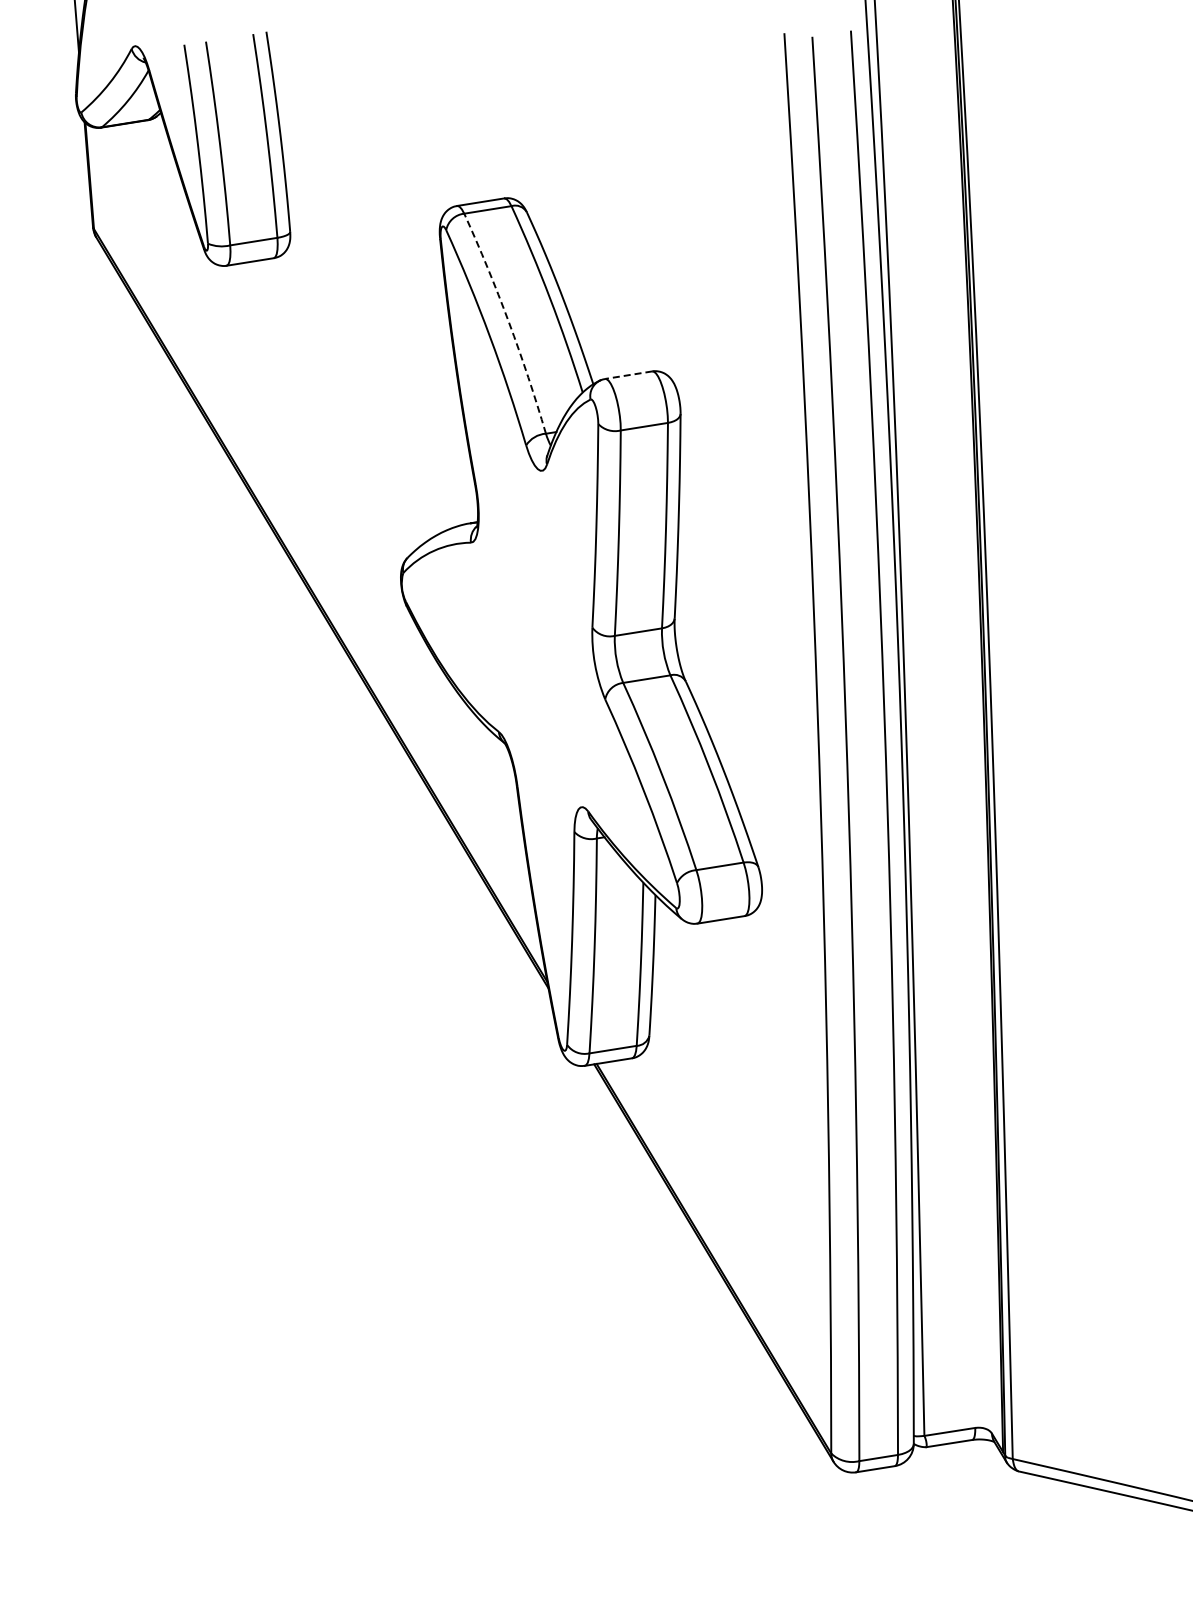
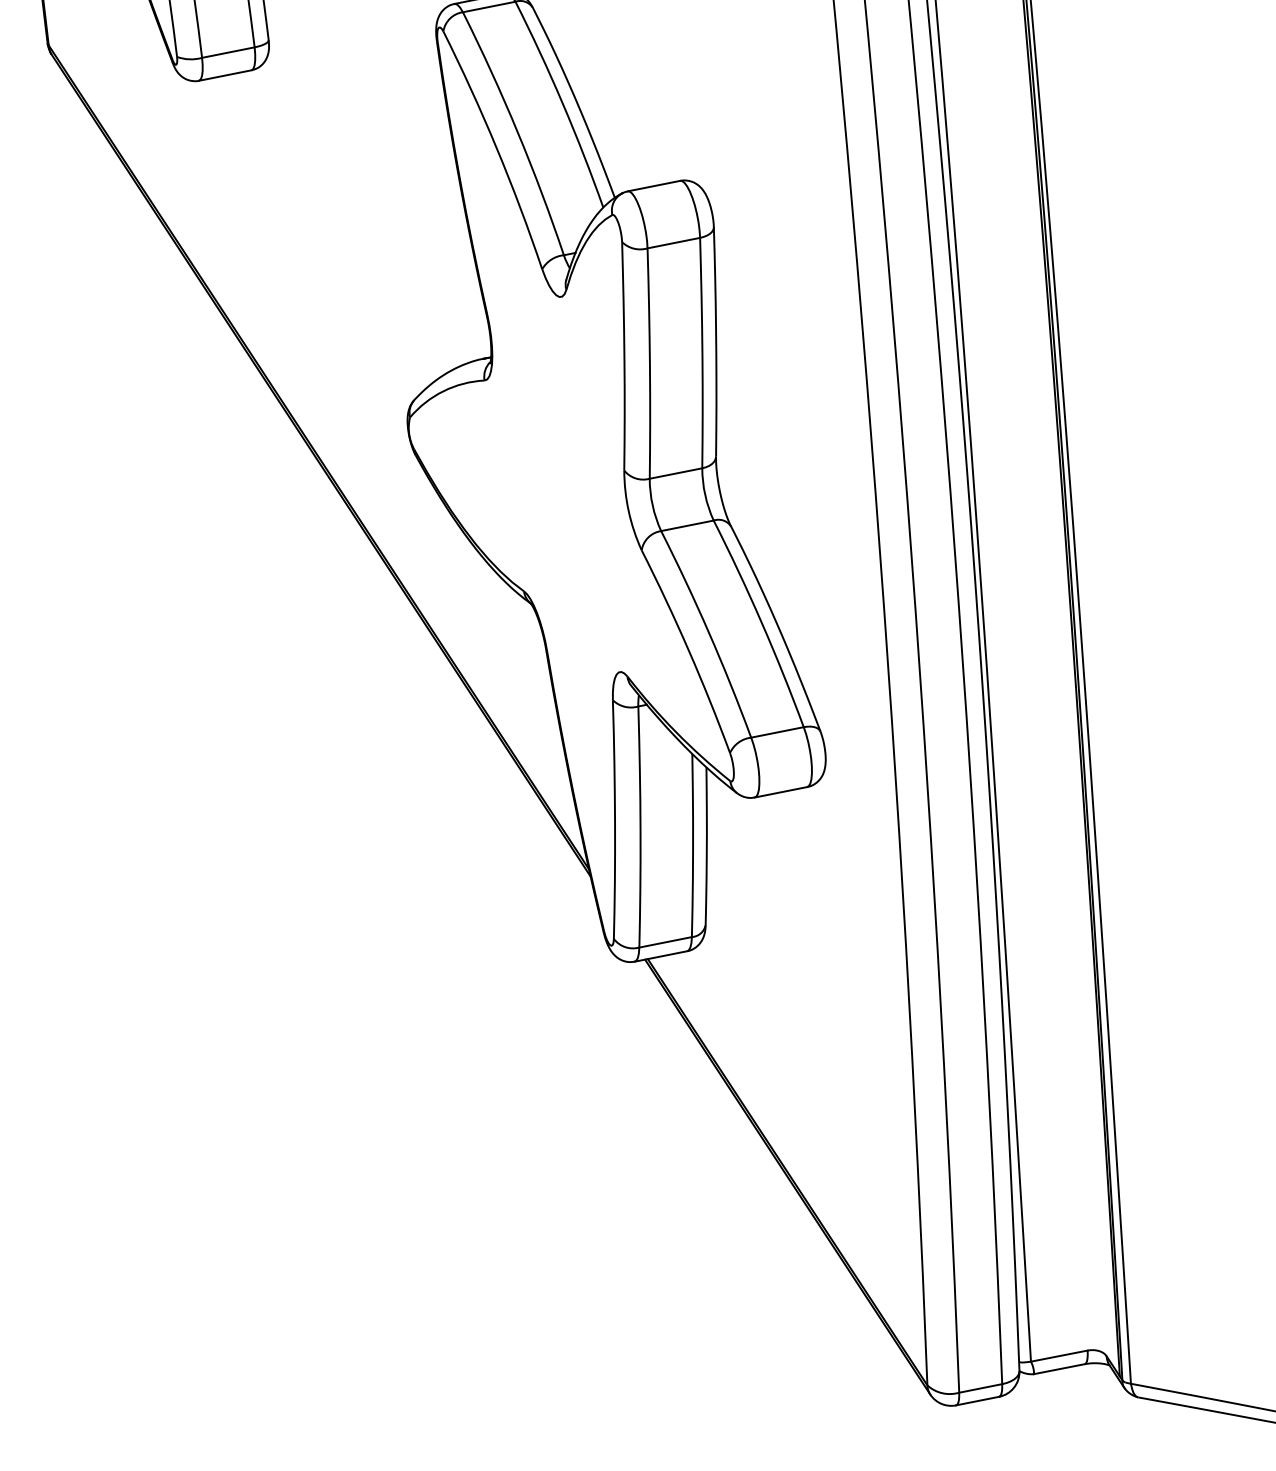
arc: (508, 322) -> (517, 132), dashed -> solid
line: (628, 375) -> (653, 186), dashed -> solid

